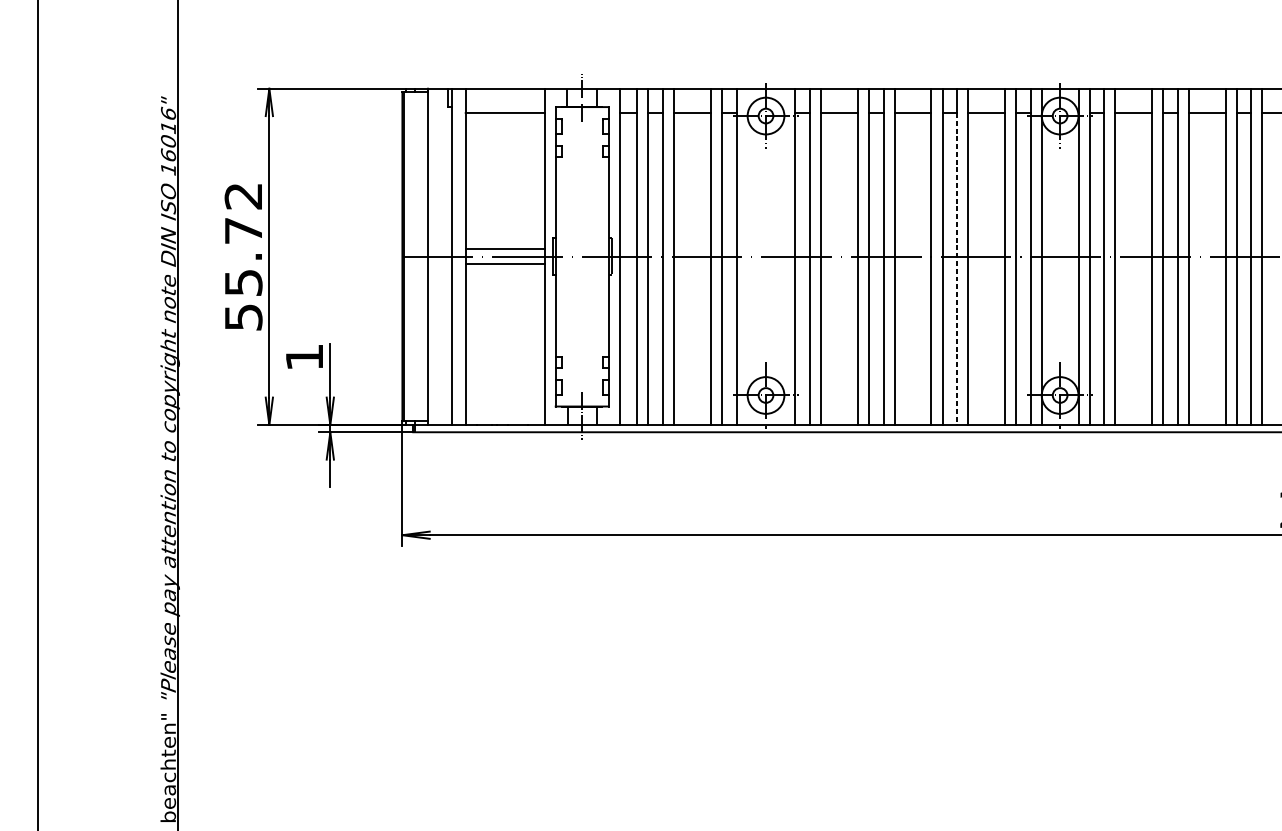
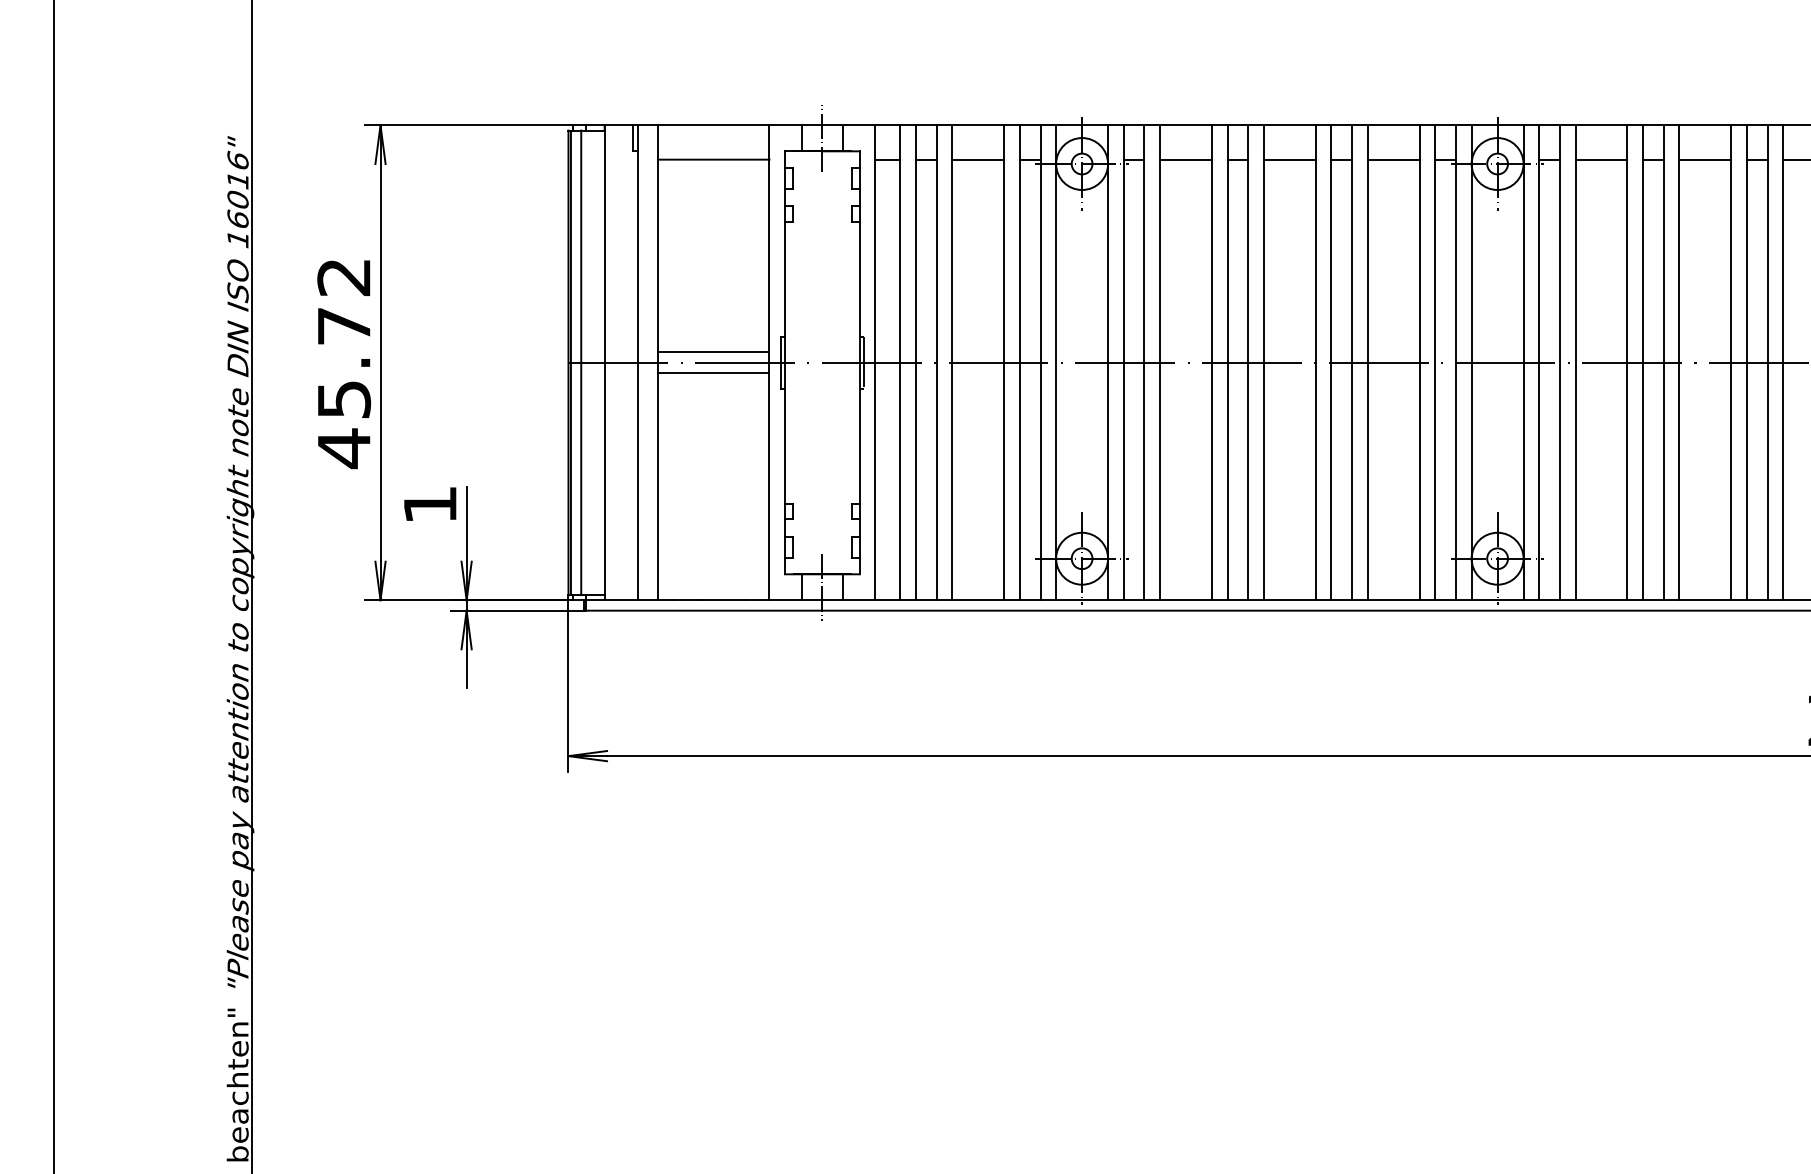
line: (411, 256) -> (581, 362), added
line: (747, 256) -> (1056, 362), added
line: (784, 256) -> (1108, 362), added
line: (957, 269) -> (1352, 380), dashed -> solid
text: (243, 317) -> (344, 448), 55.72 -> 45.72

